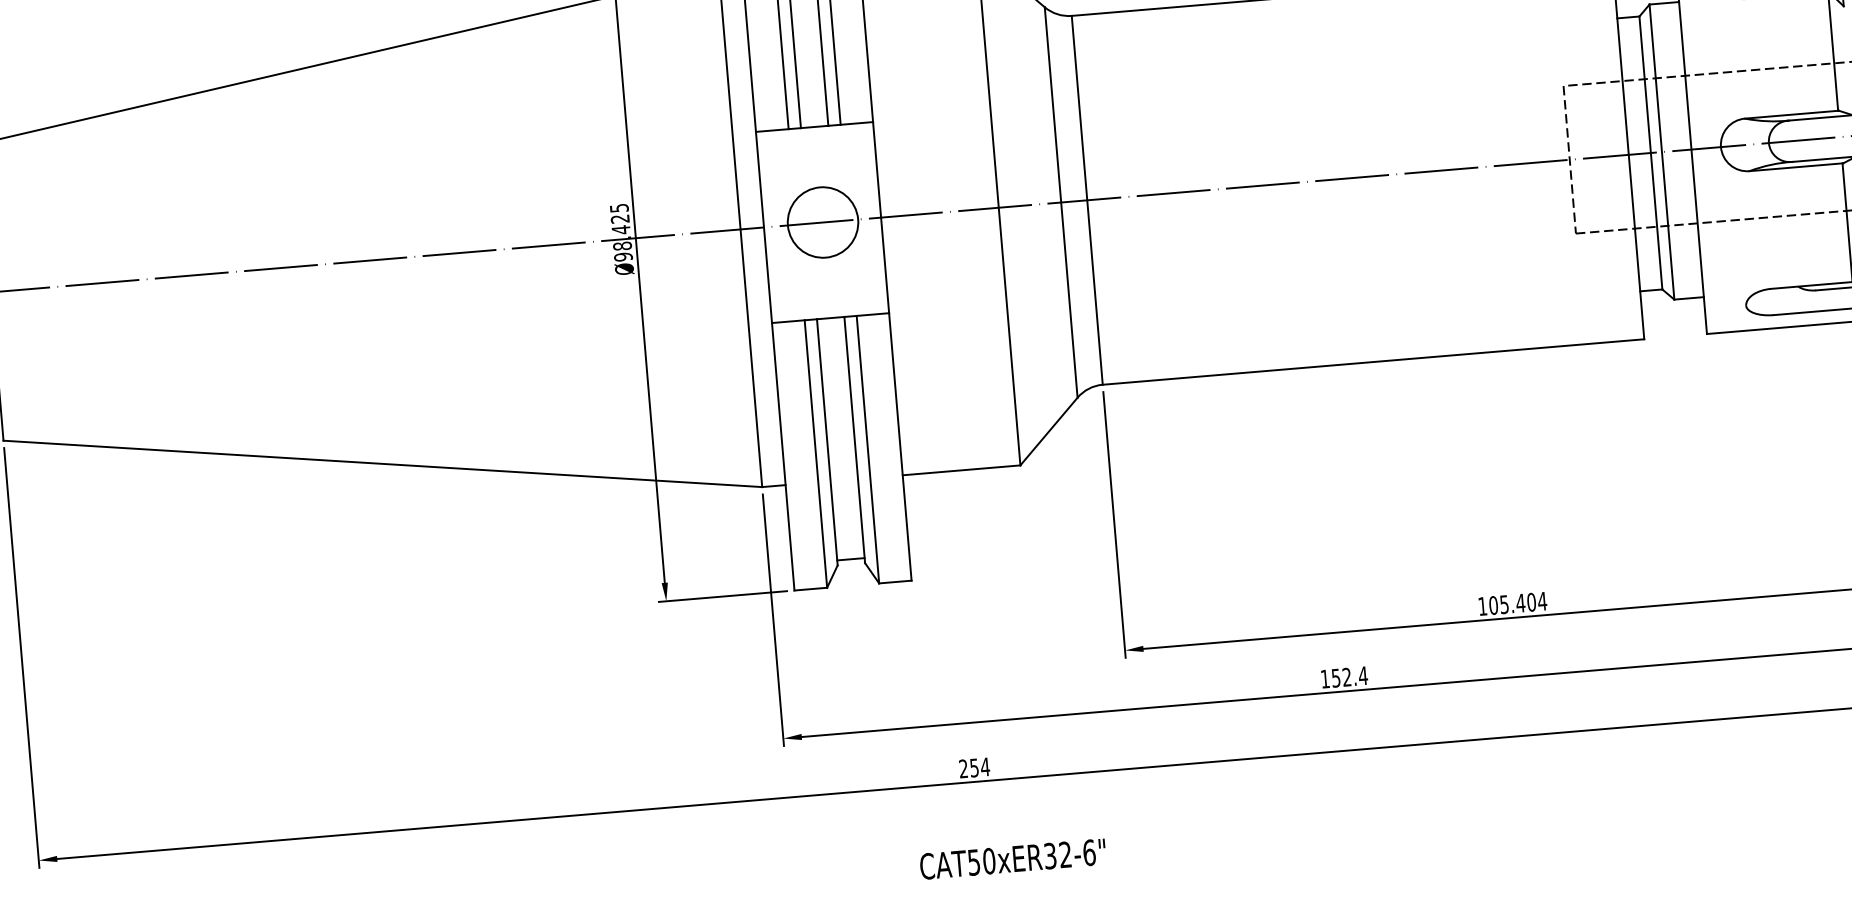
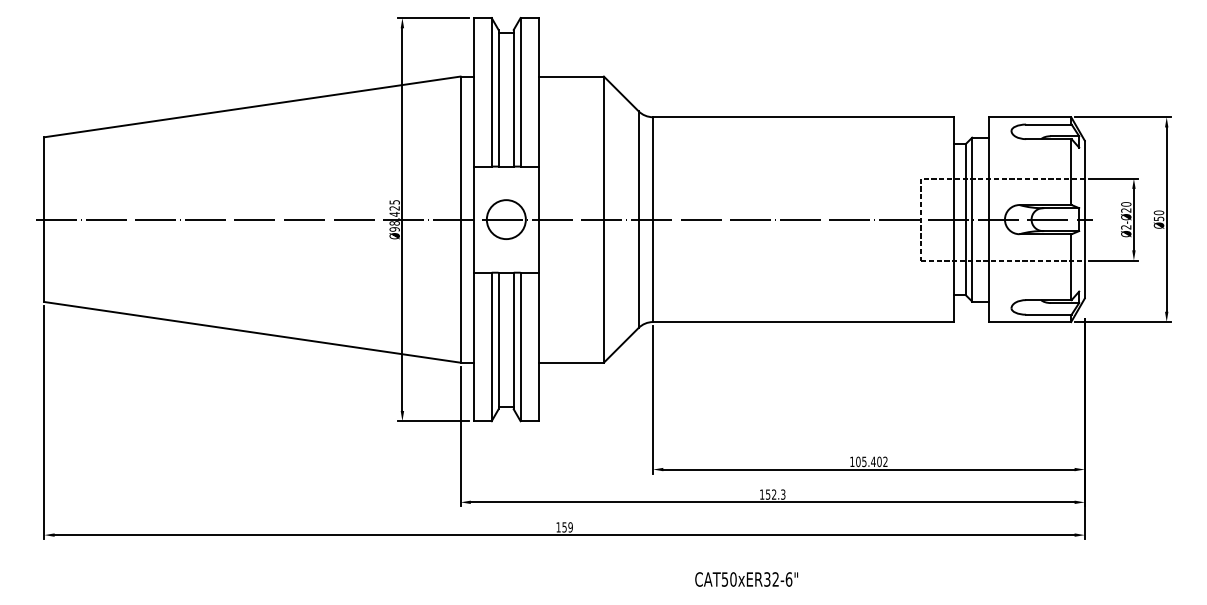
text: (1542, 600) -> (885, 461), 105.404 -> 105.402
text: (1361, 675) -> (782, 494), 152.4 -> 152.3
text: (974, 768) -> (564, 527), 254 -> 159
text: (1012, 859) -> (746, 579), moved

